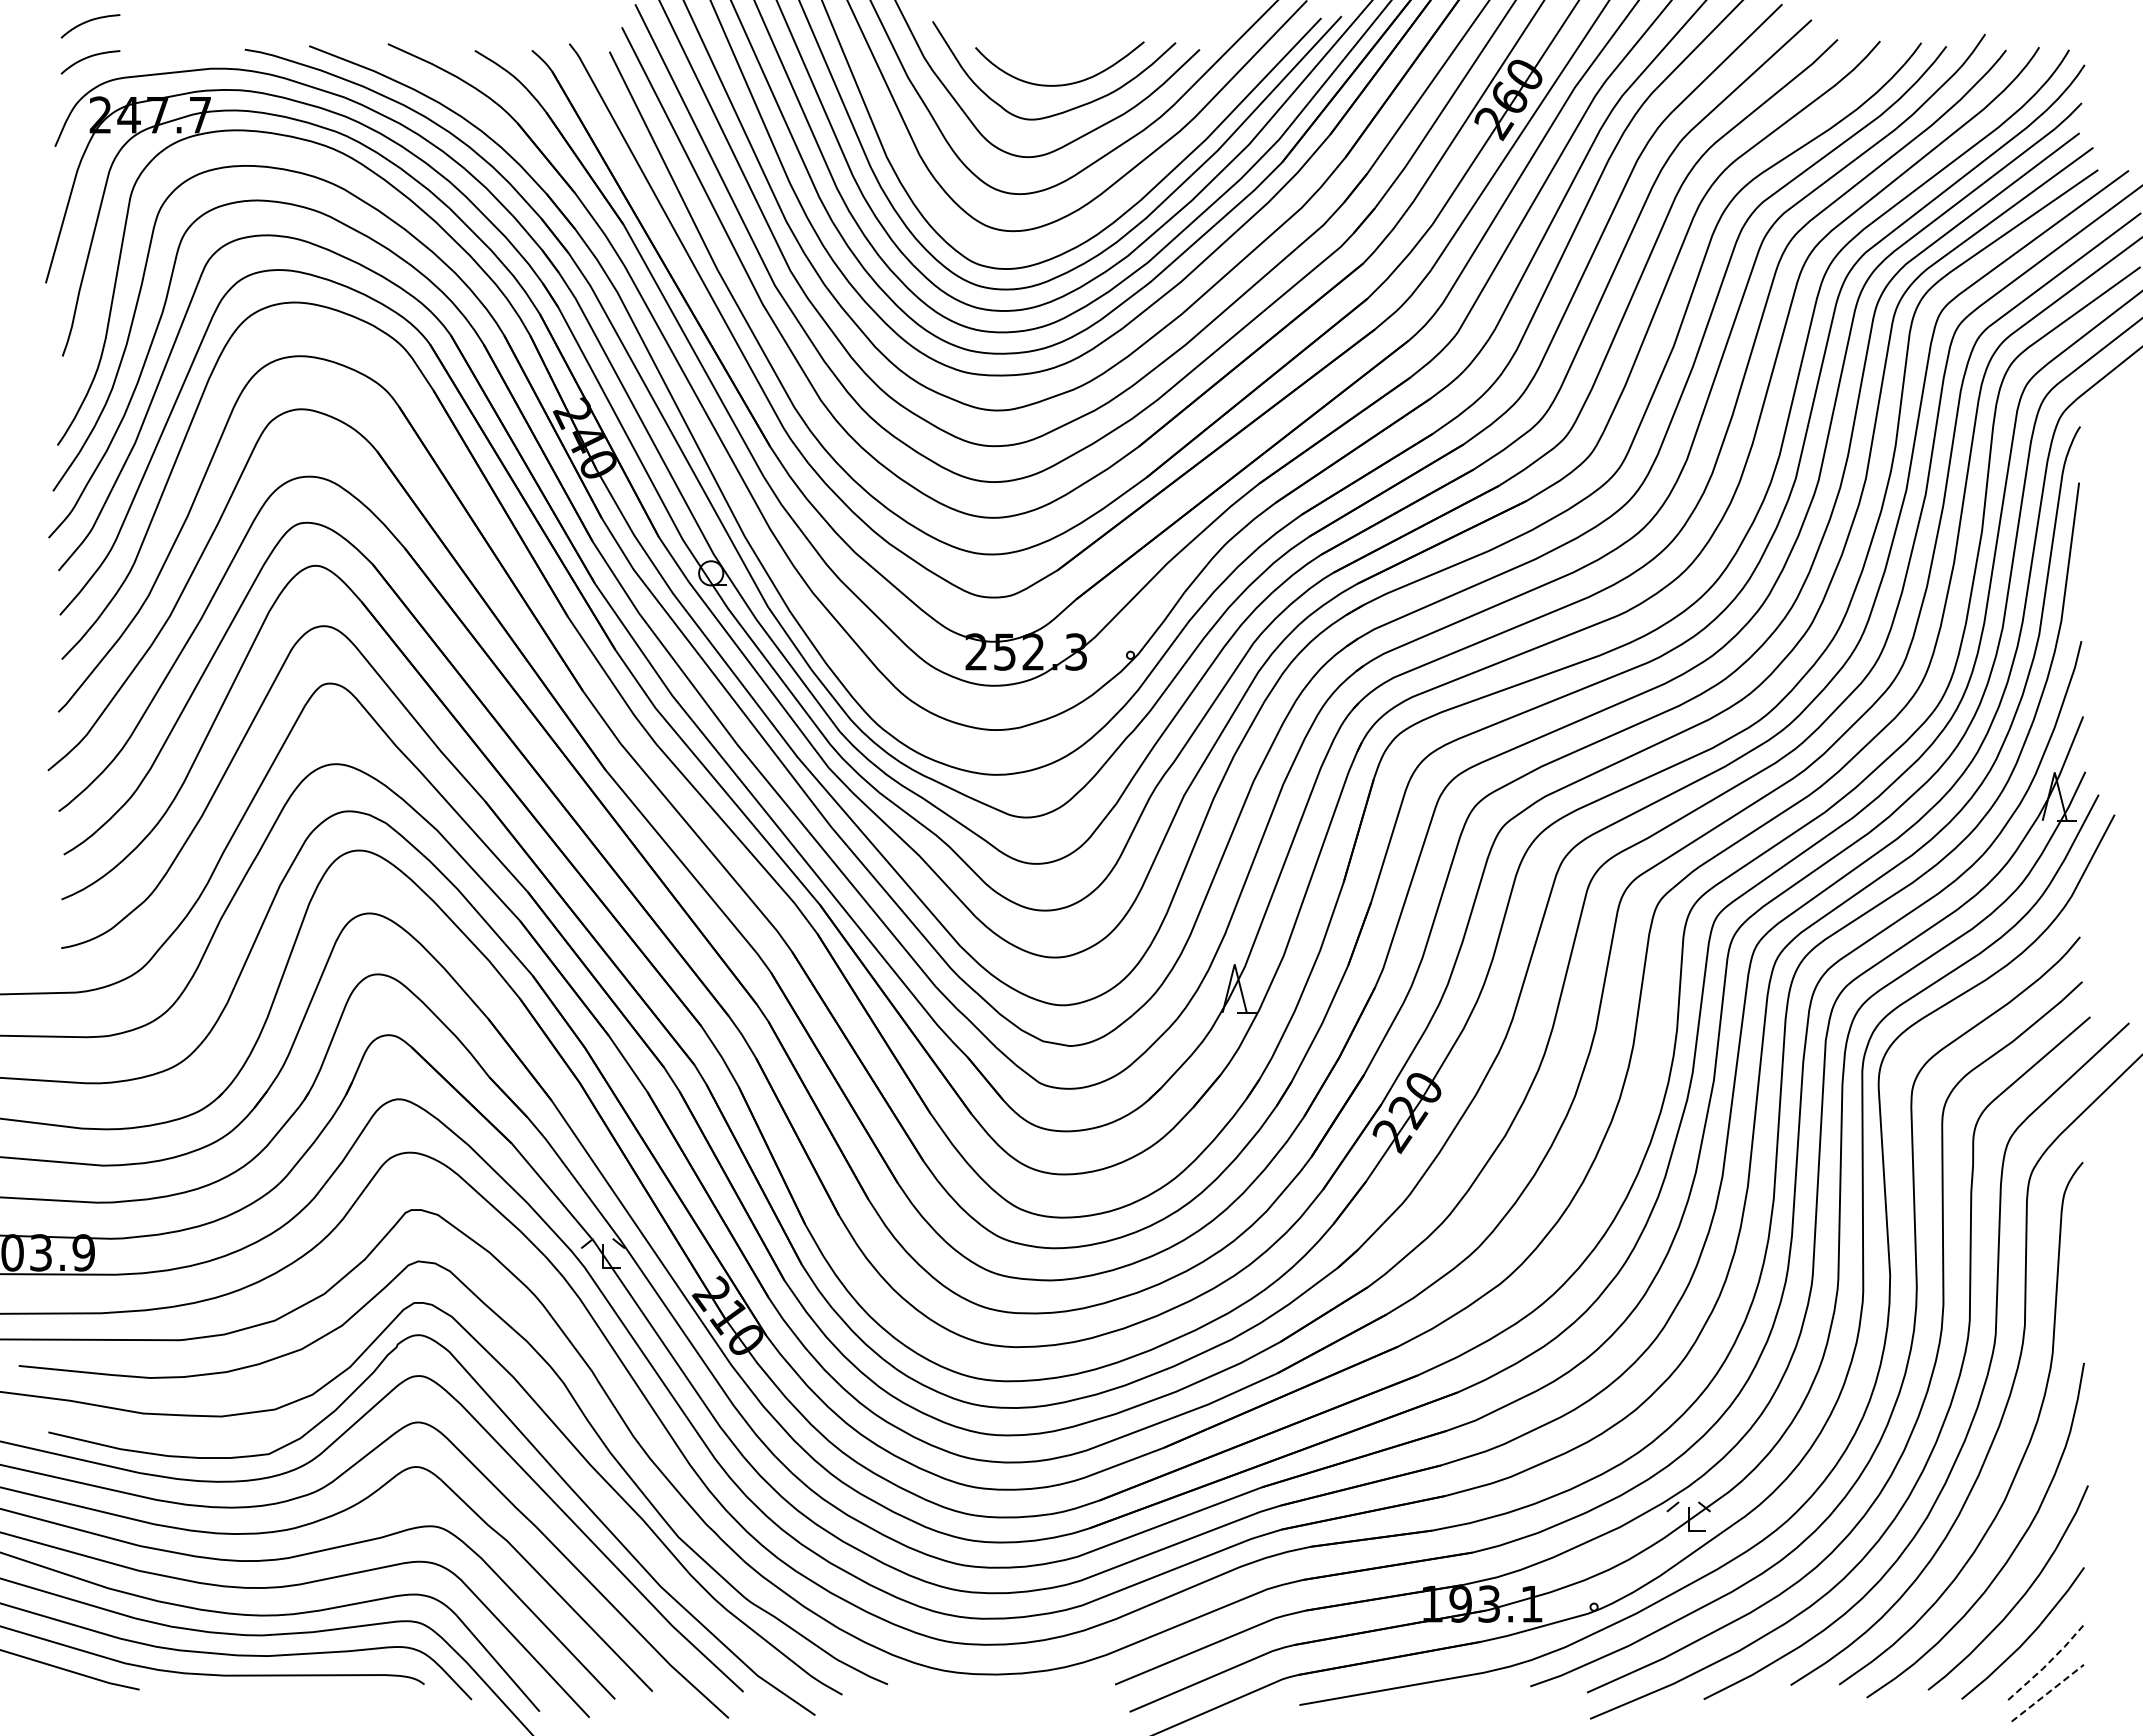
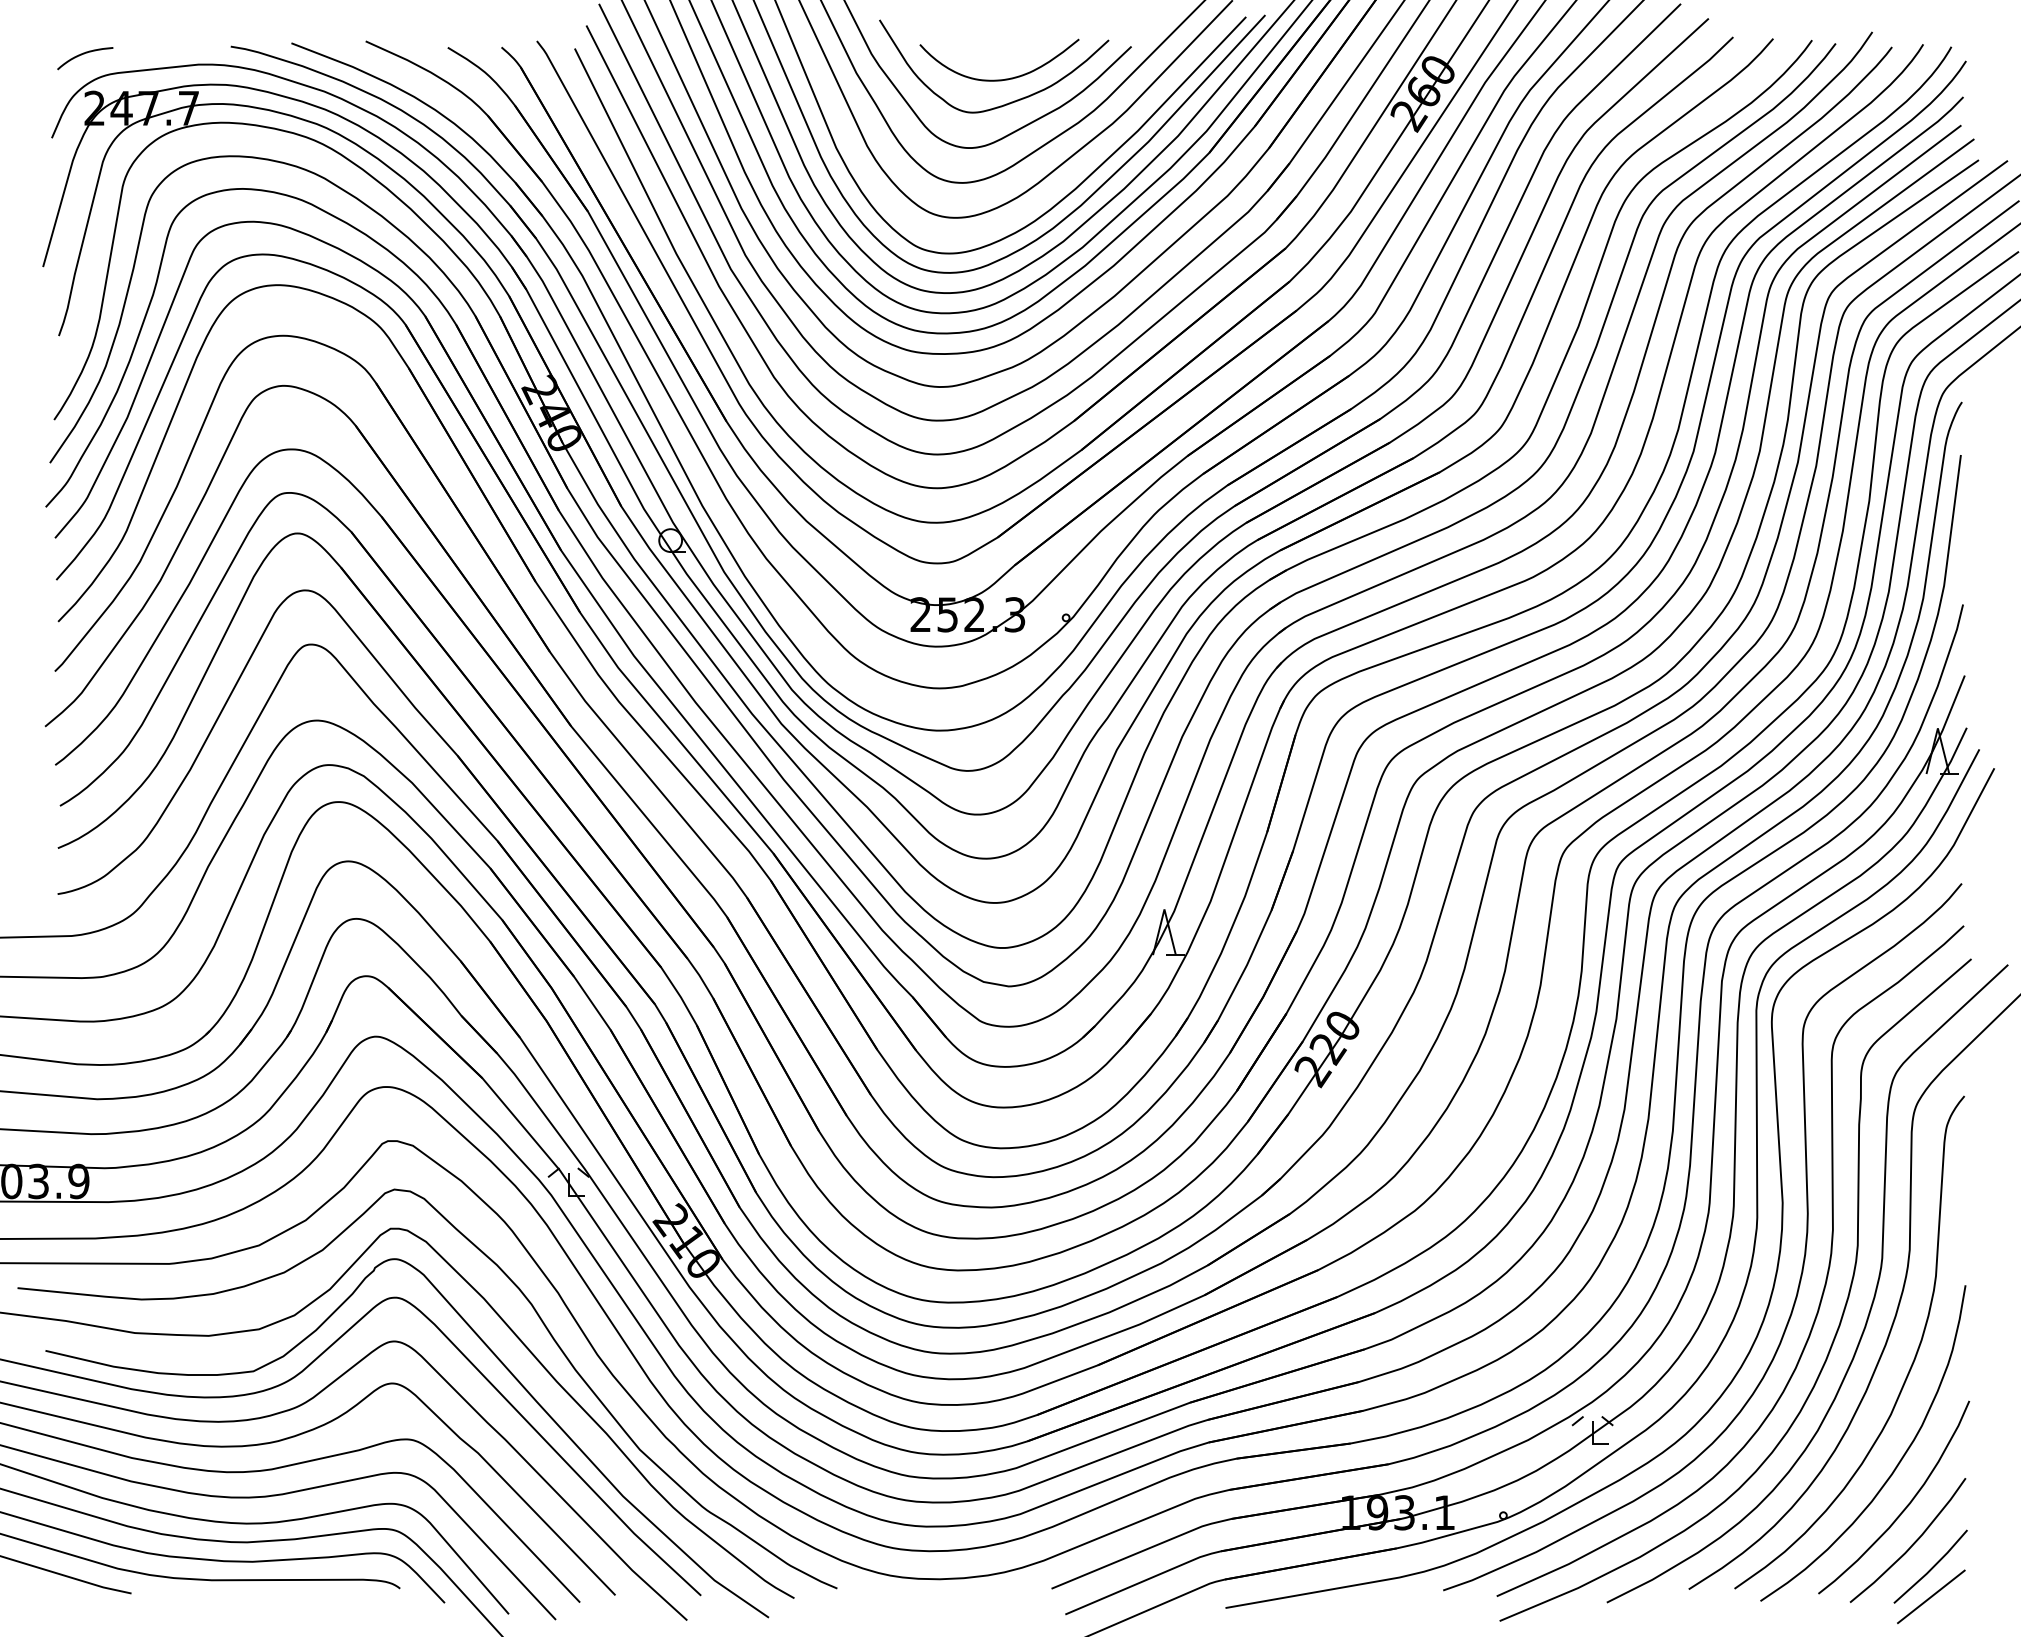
curve: (88, 22) -> (83, 21), removed
line: (2049, 1662) -> (1932, 1567), dashed -> solid
line: (2047, 1693) -> (1931, 1597), dashed -> solid

